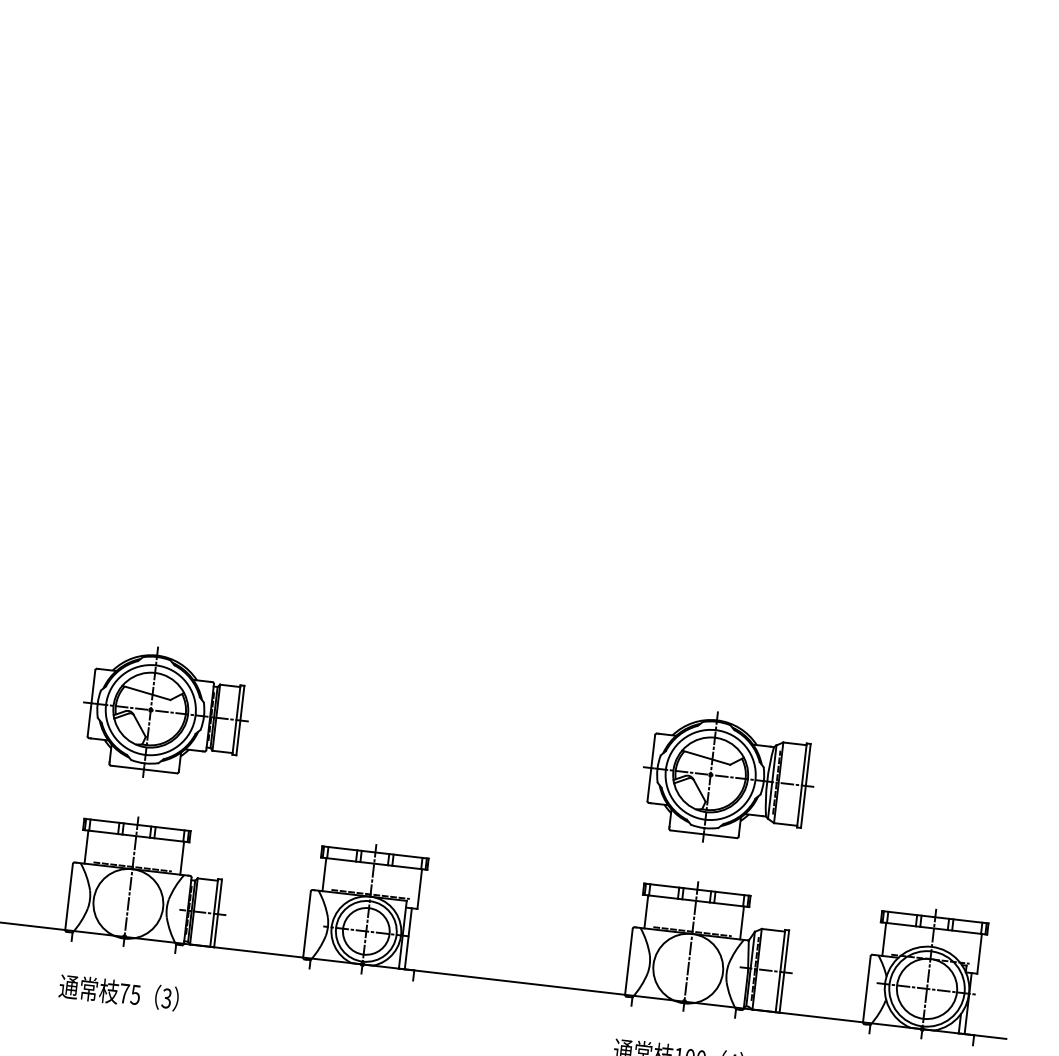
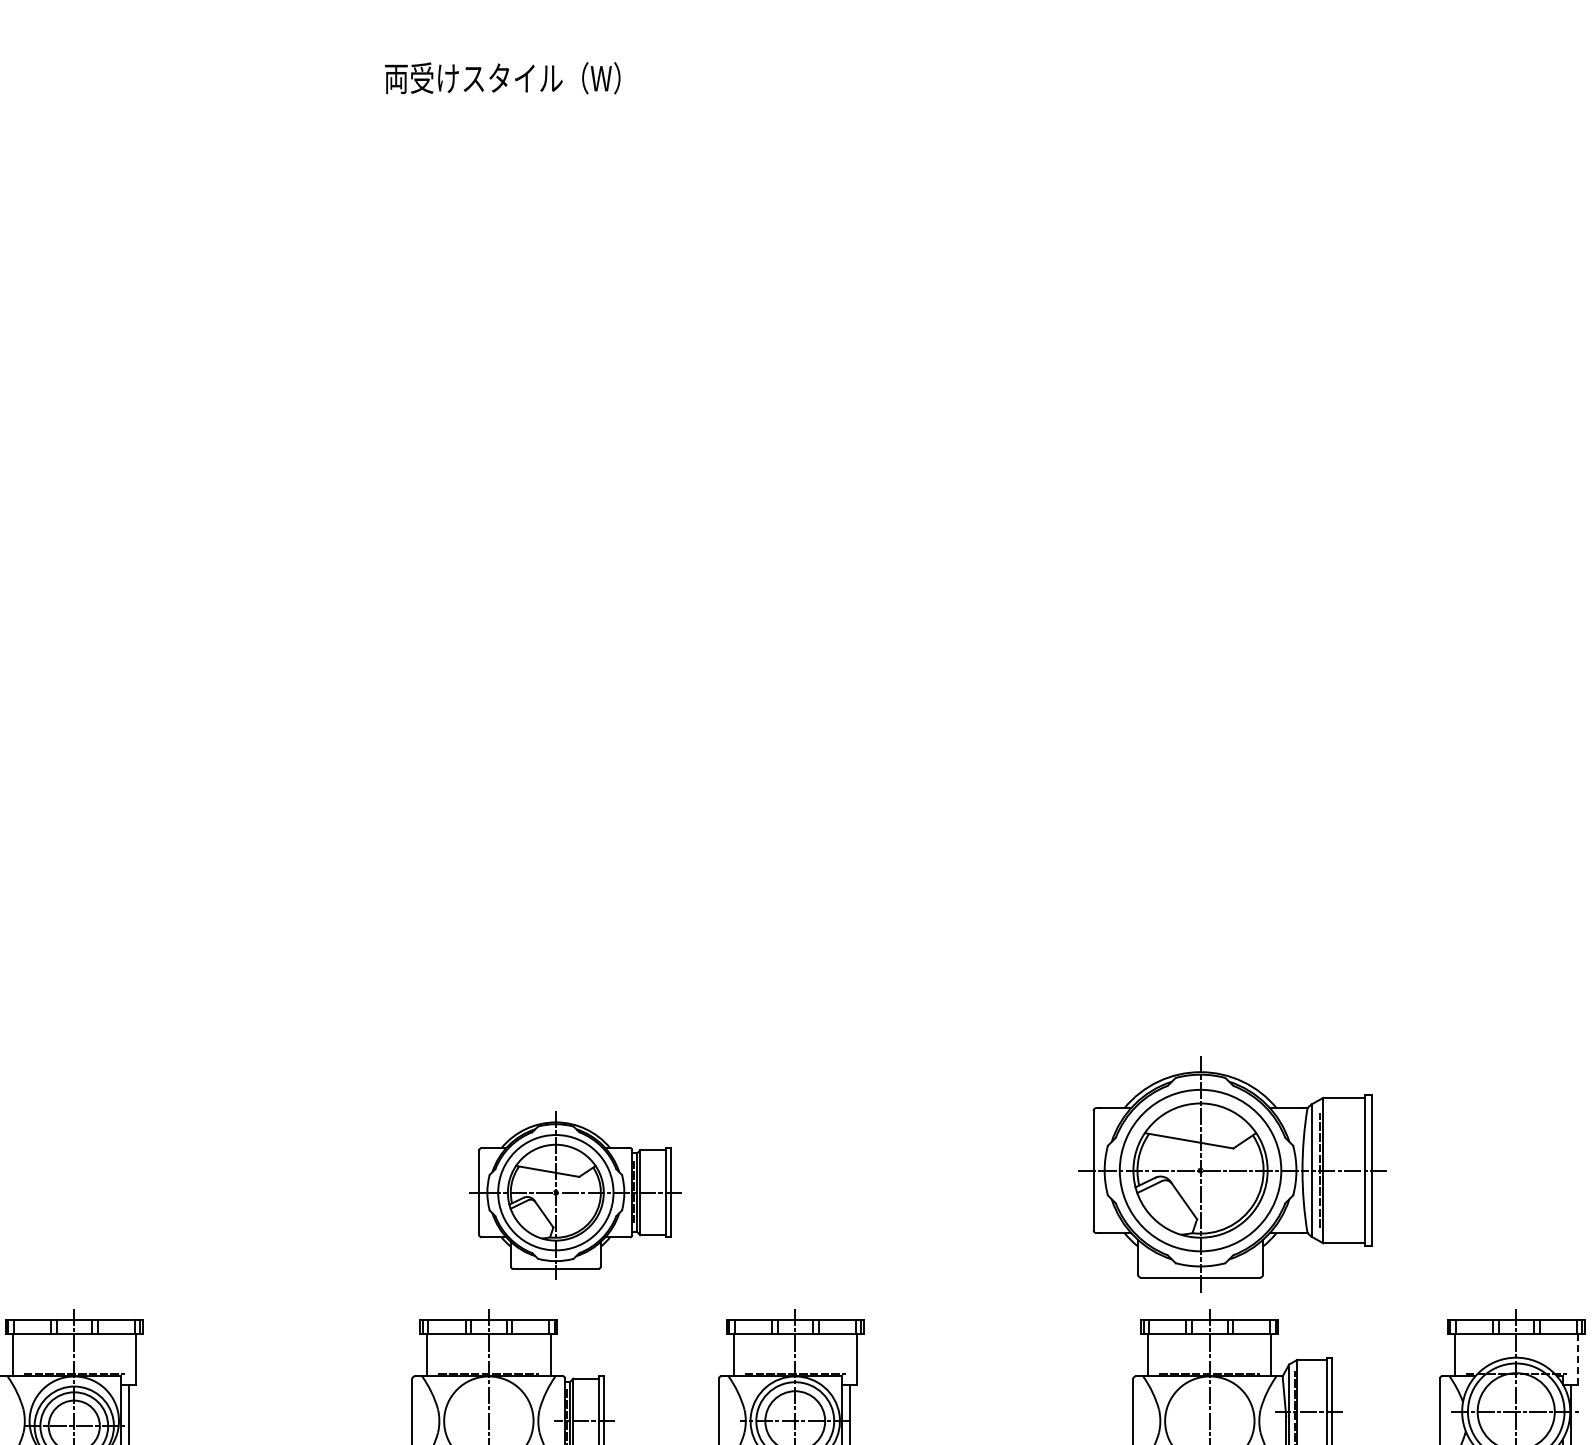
part: (165, 714) -> (575, 1195), moved
part: (728, 779) -> (1232, 1174), size x1.4
line: (979, 953) -> (1577, 1359), solid -> dashed

